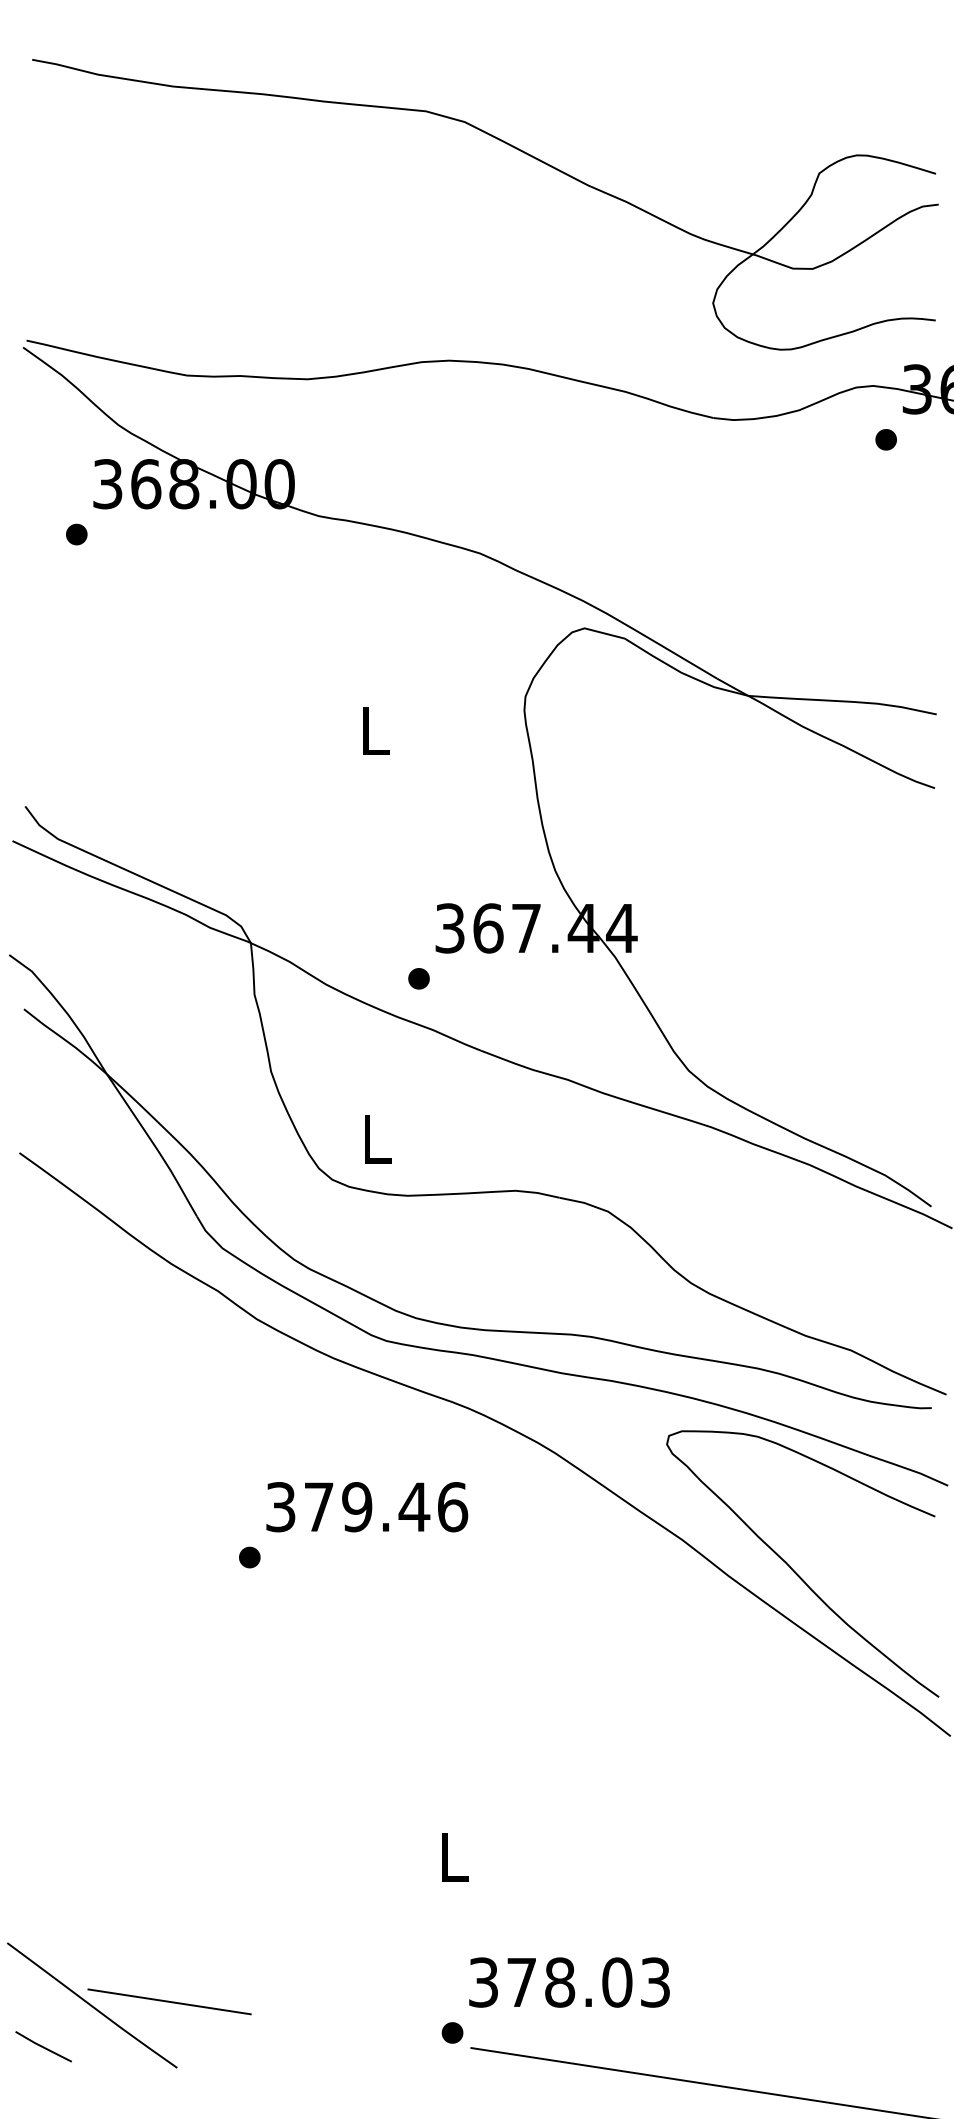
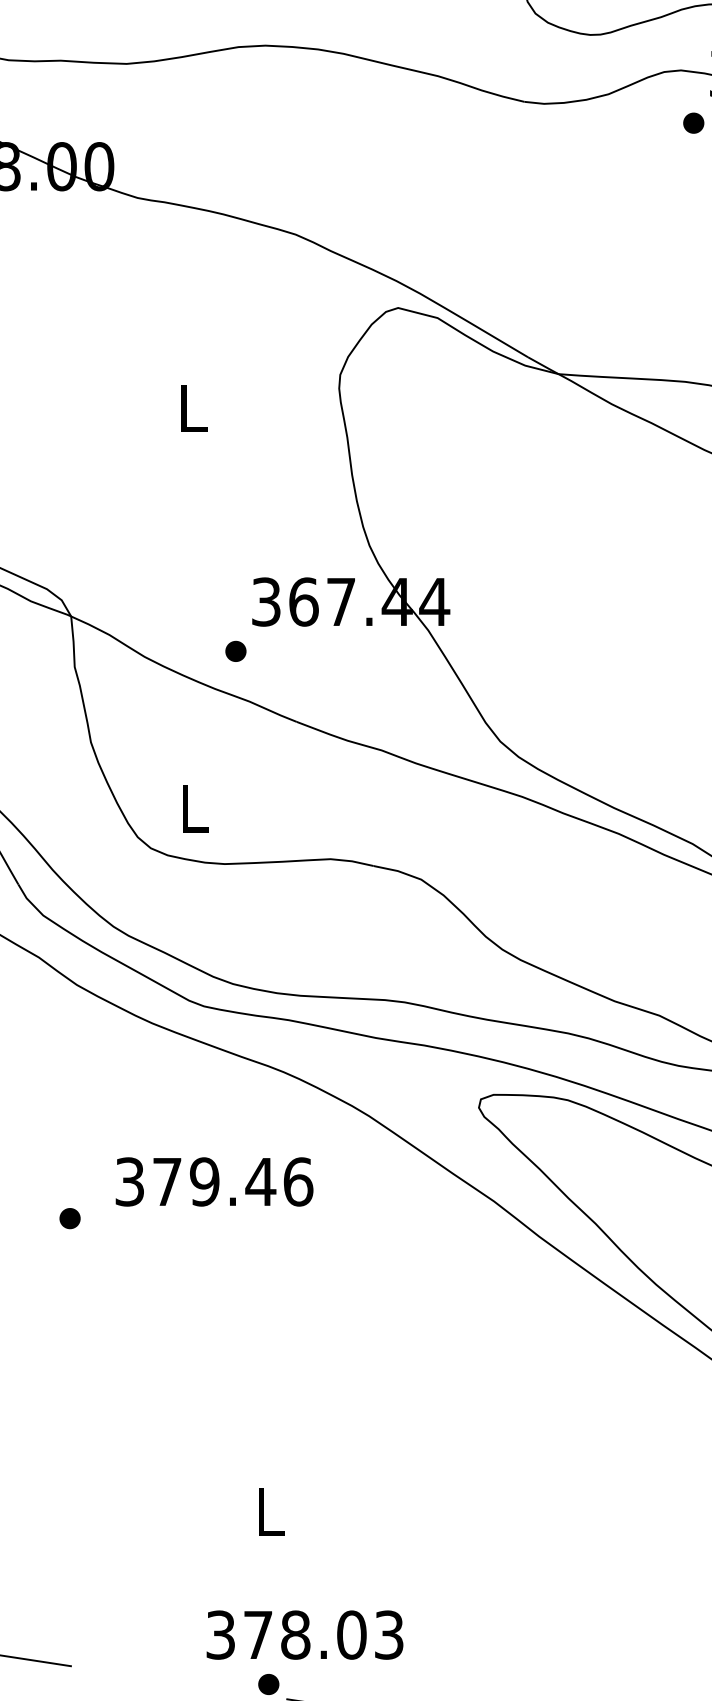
text: (367, 1507) -> (214, 1182), moved
text: (569, 1982) -> (304, 1635), moved

